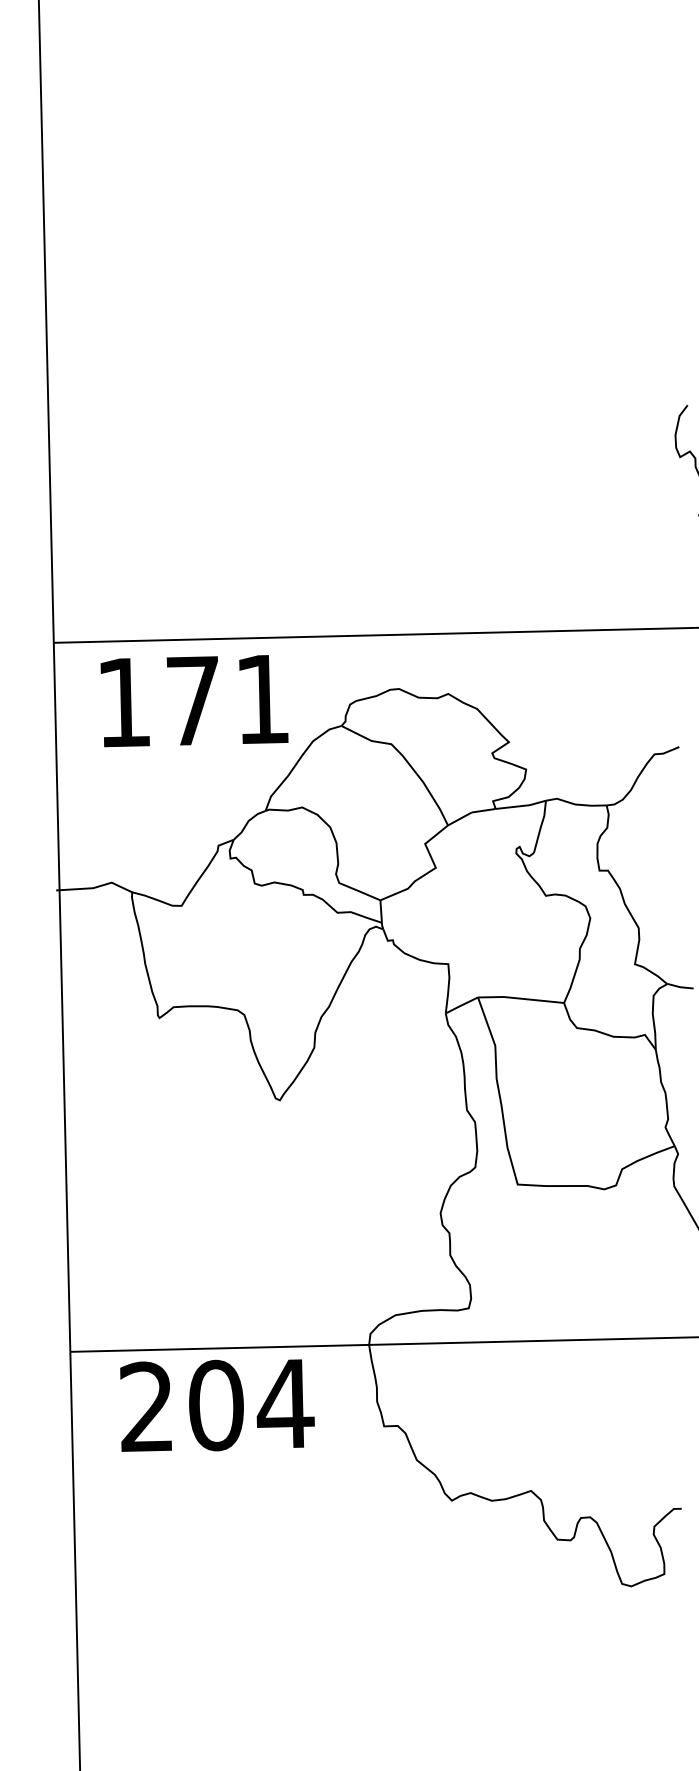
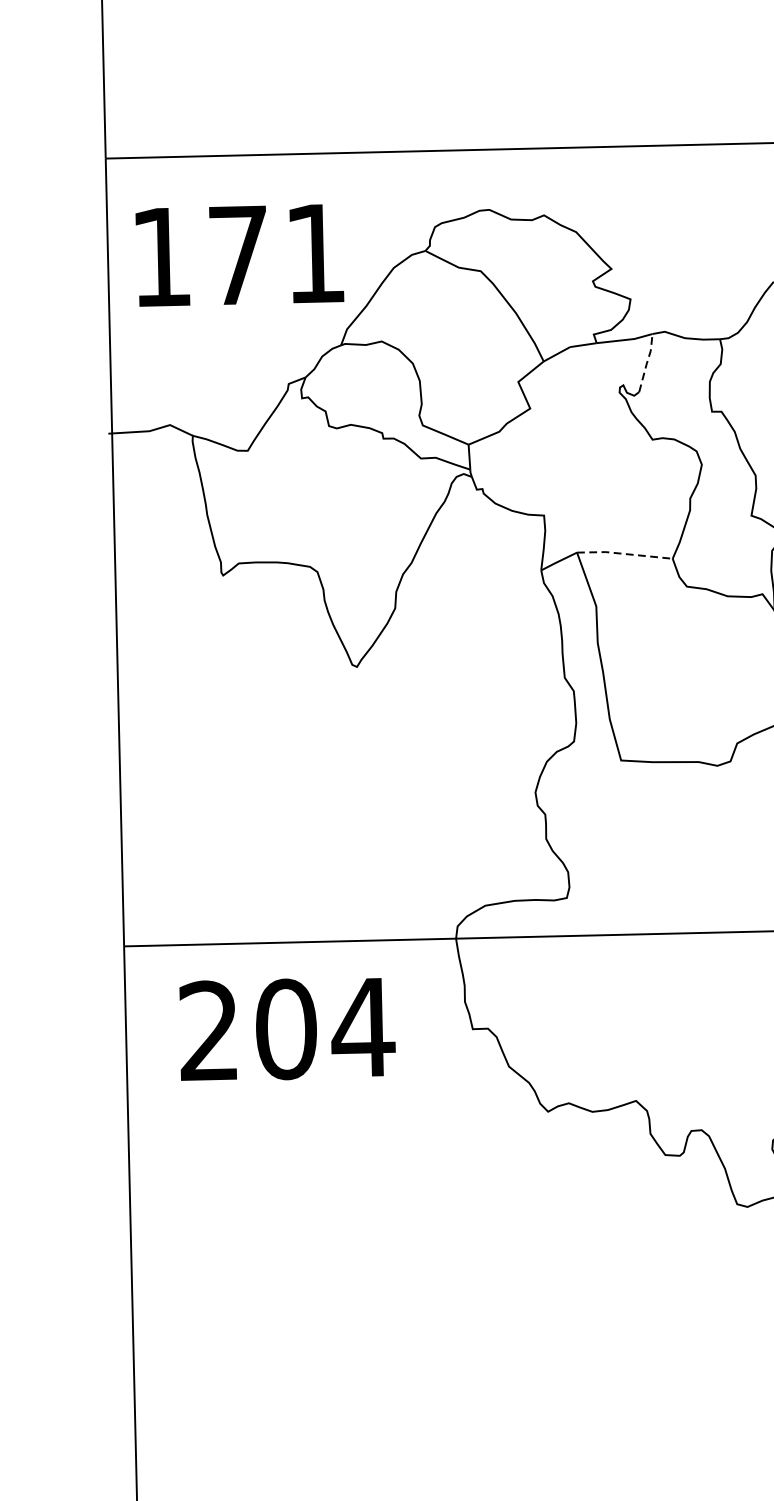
text: (194, 701) -> (239, 255), moved
line: (540, 826) -> (646, 362), solid -> dashed
line: (520, 998) -> (624, 553), solid -> dashed
text: (217, 1405) -> (287, 1029), moved

